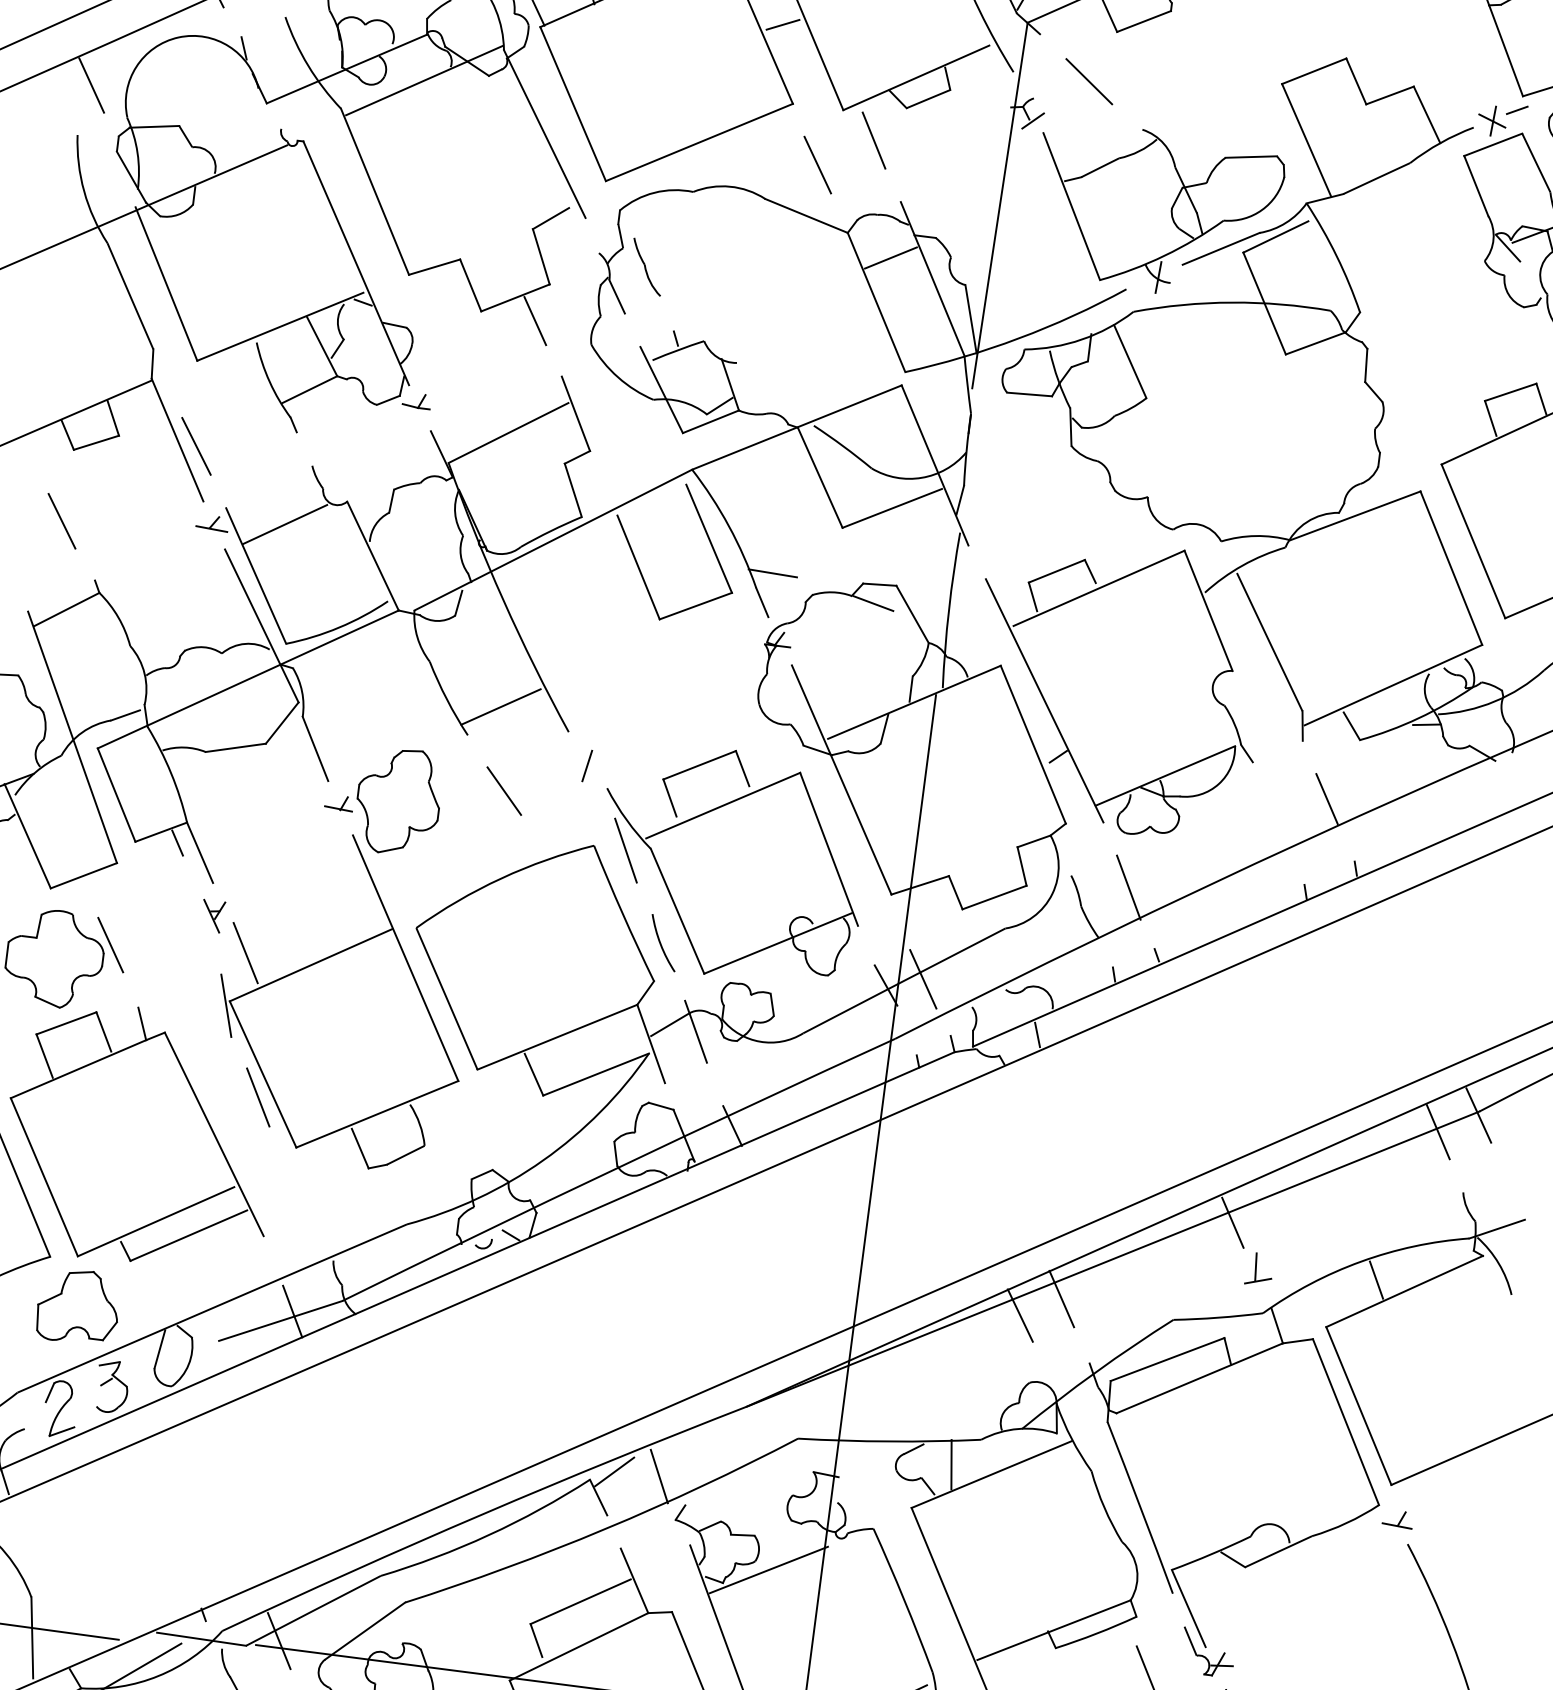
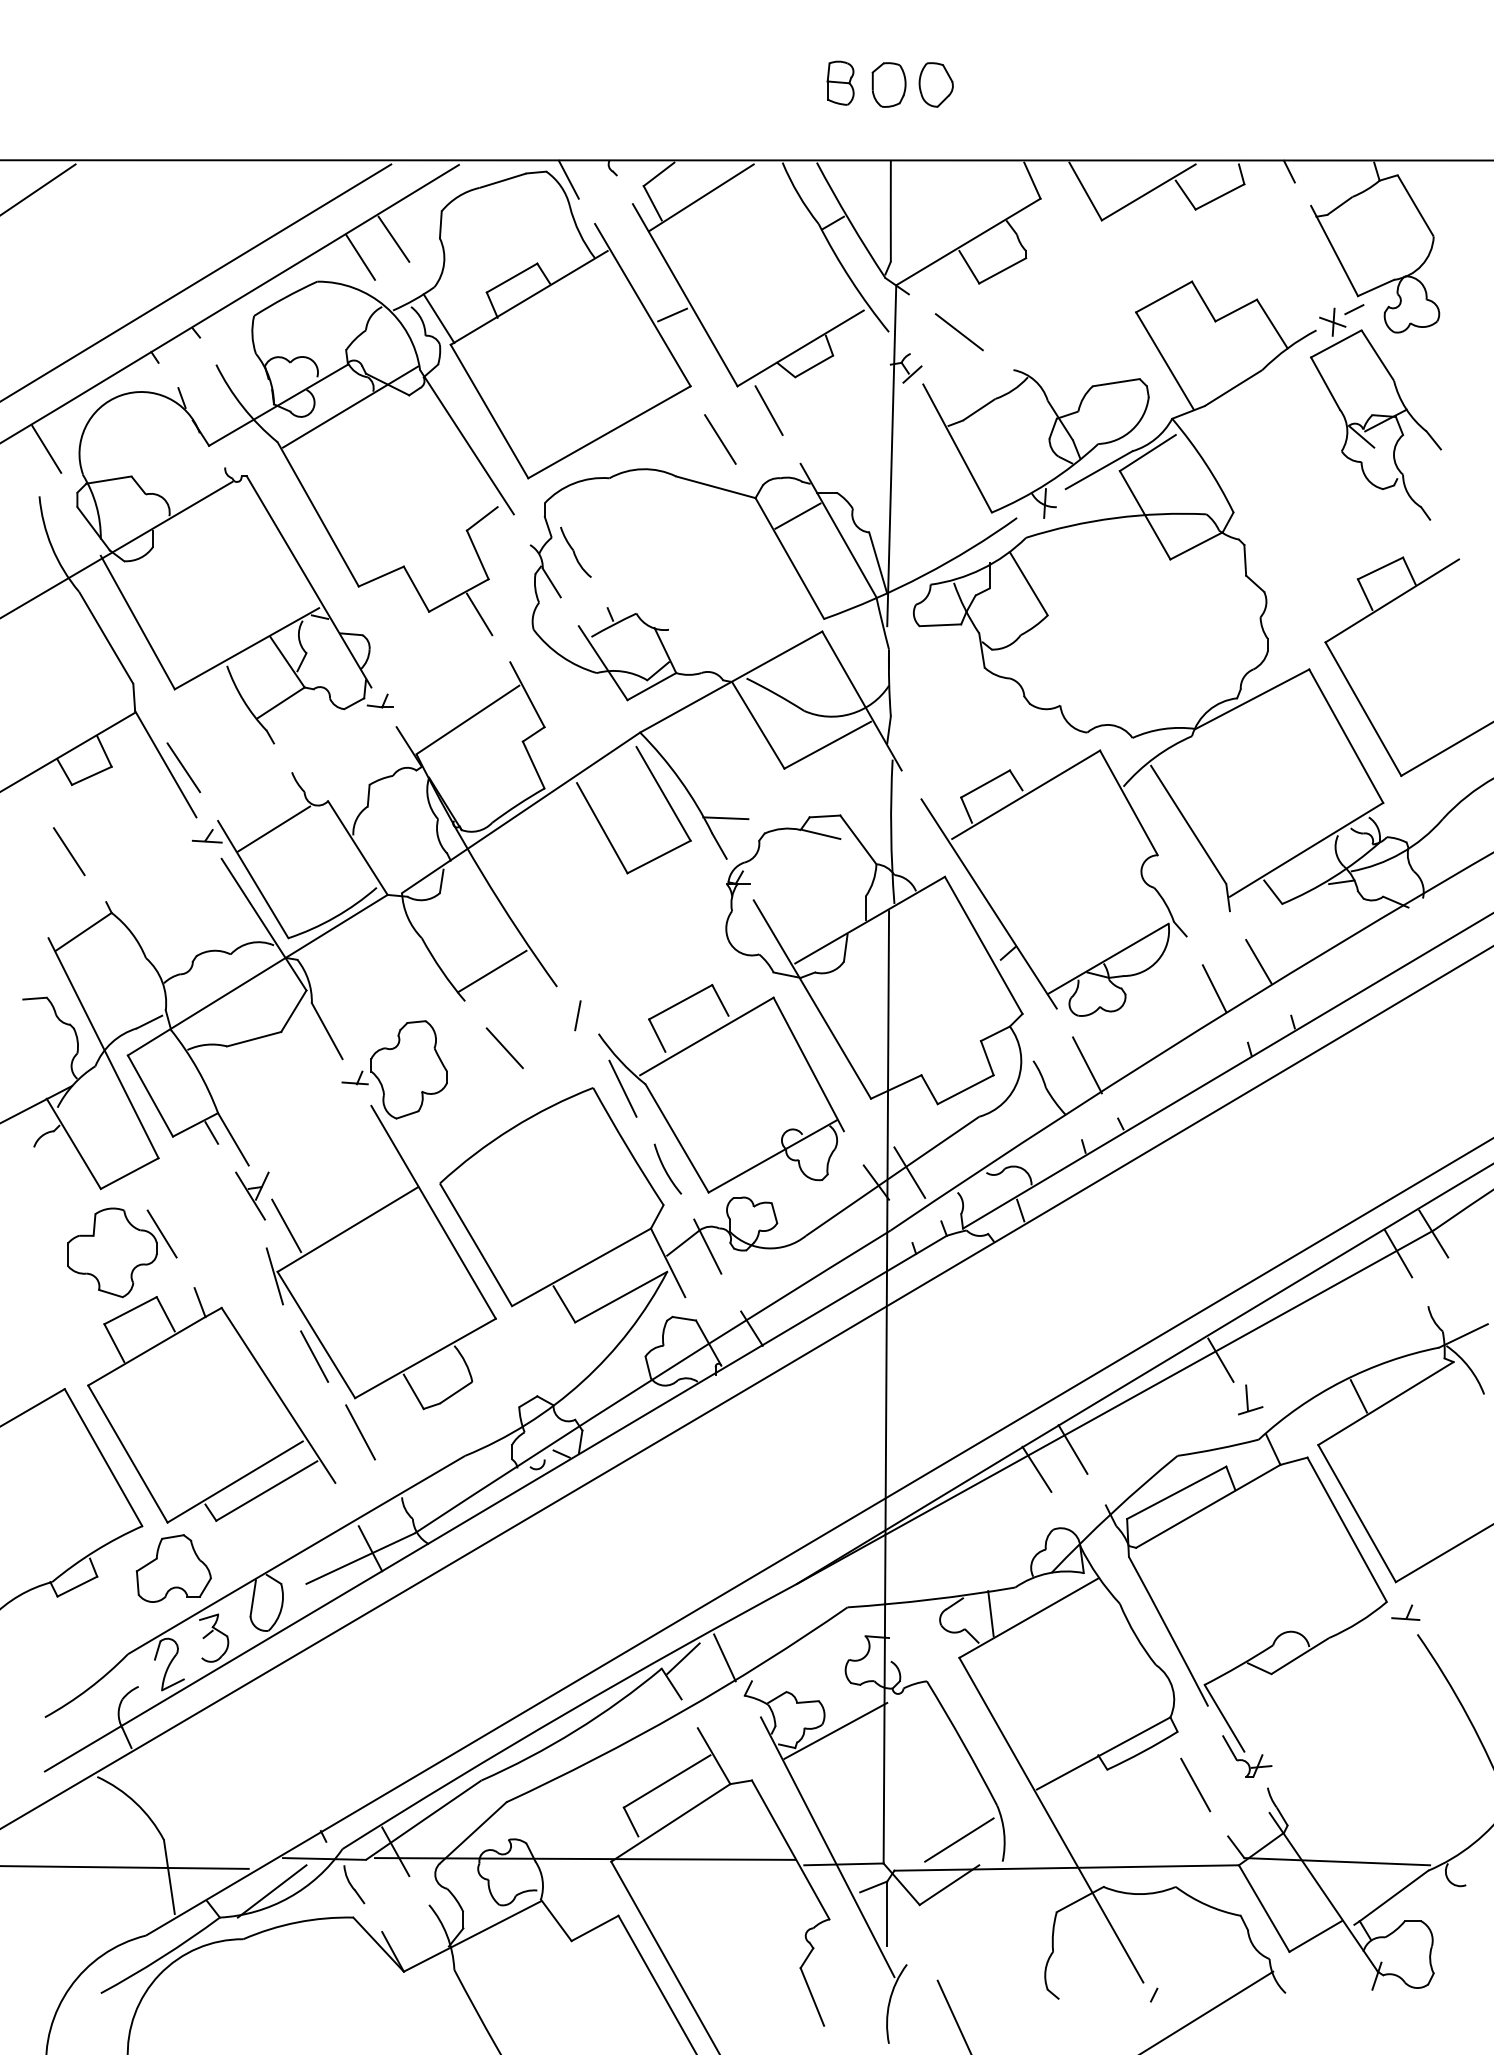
line: (1275, 821) -> (1214, 988), added
part: (213, 915) -> (252, 1195), size x1.67
line: (297, 1185) -> (360, 1432), added

